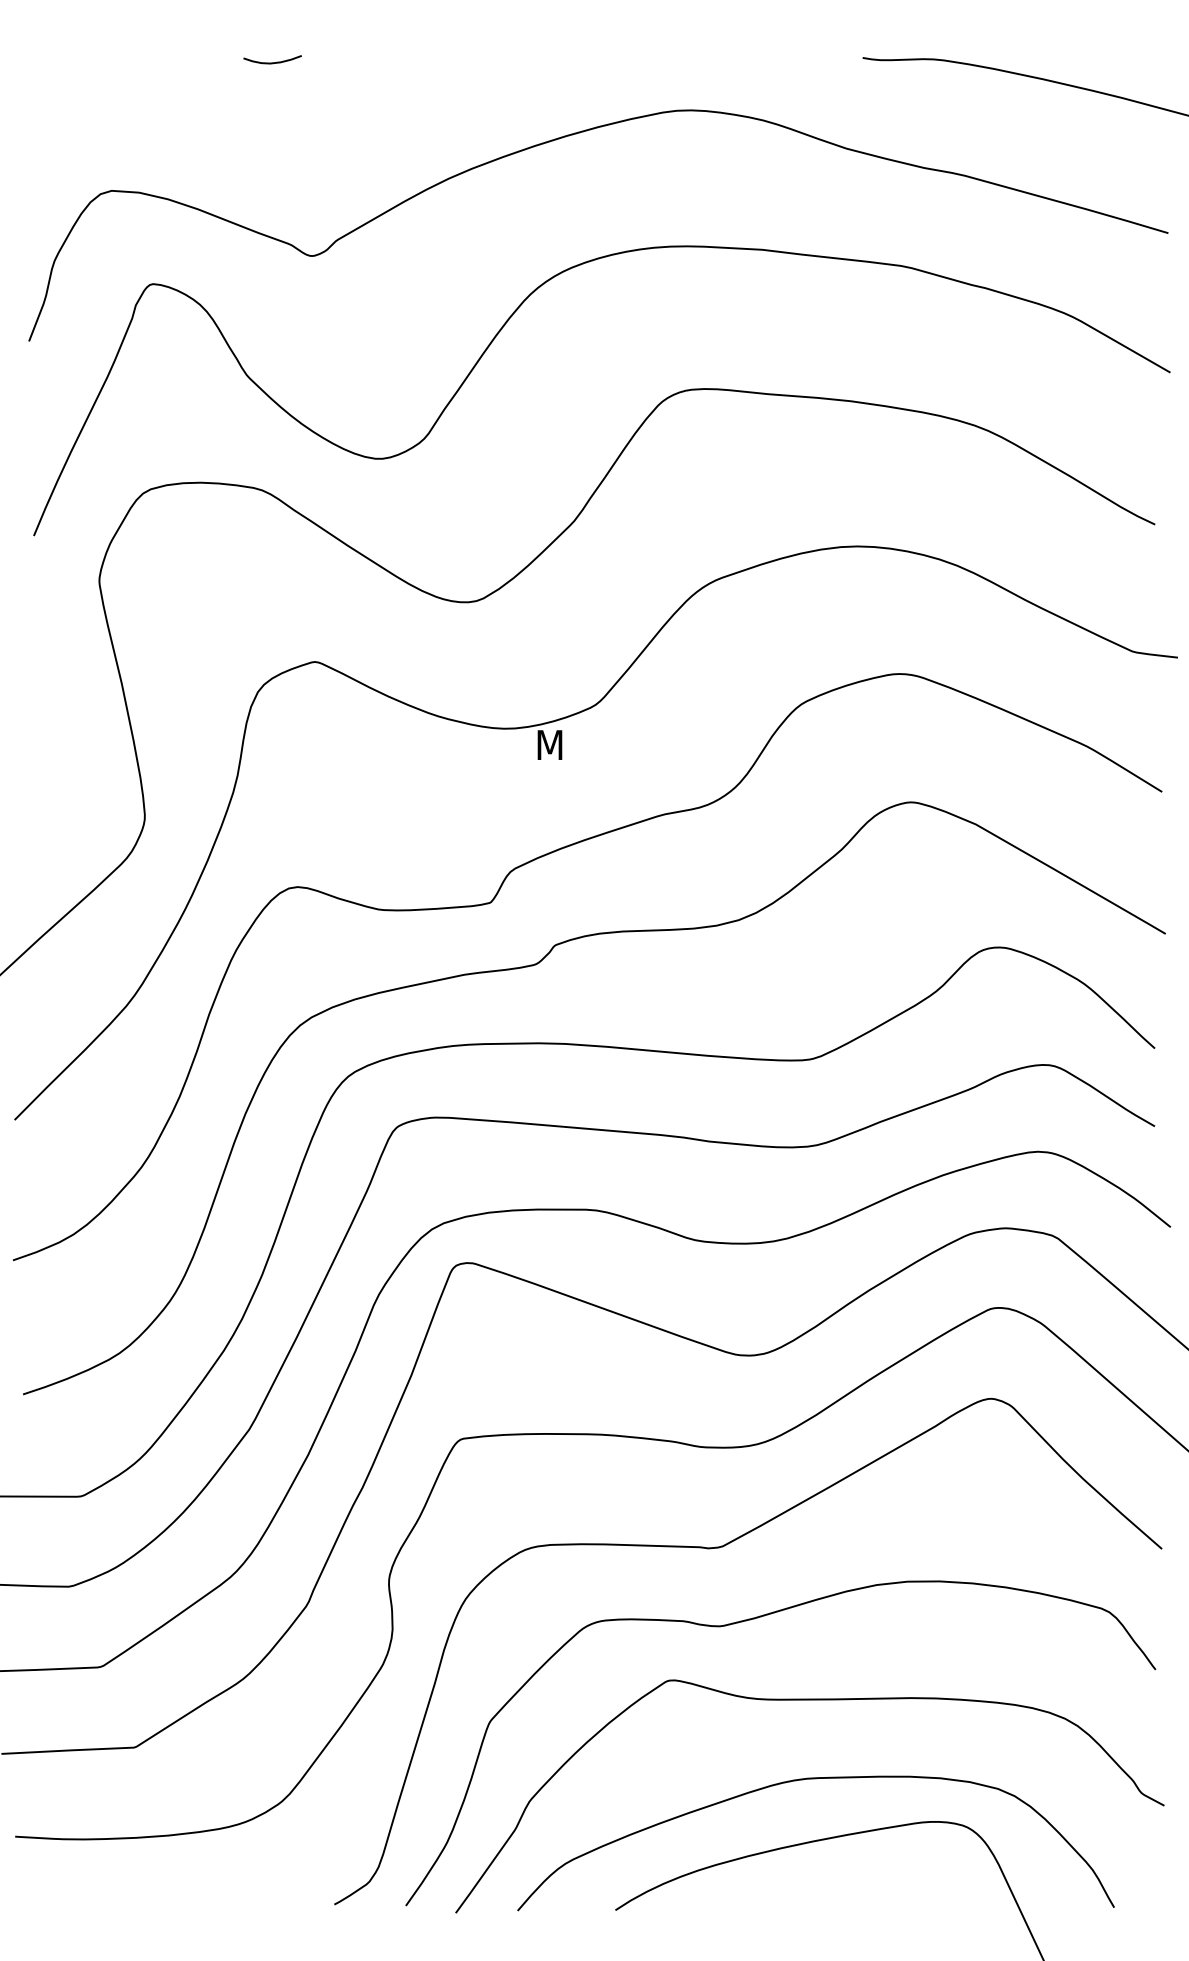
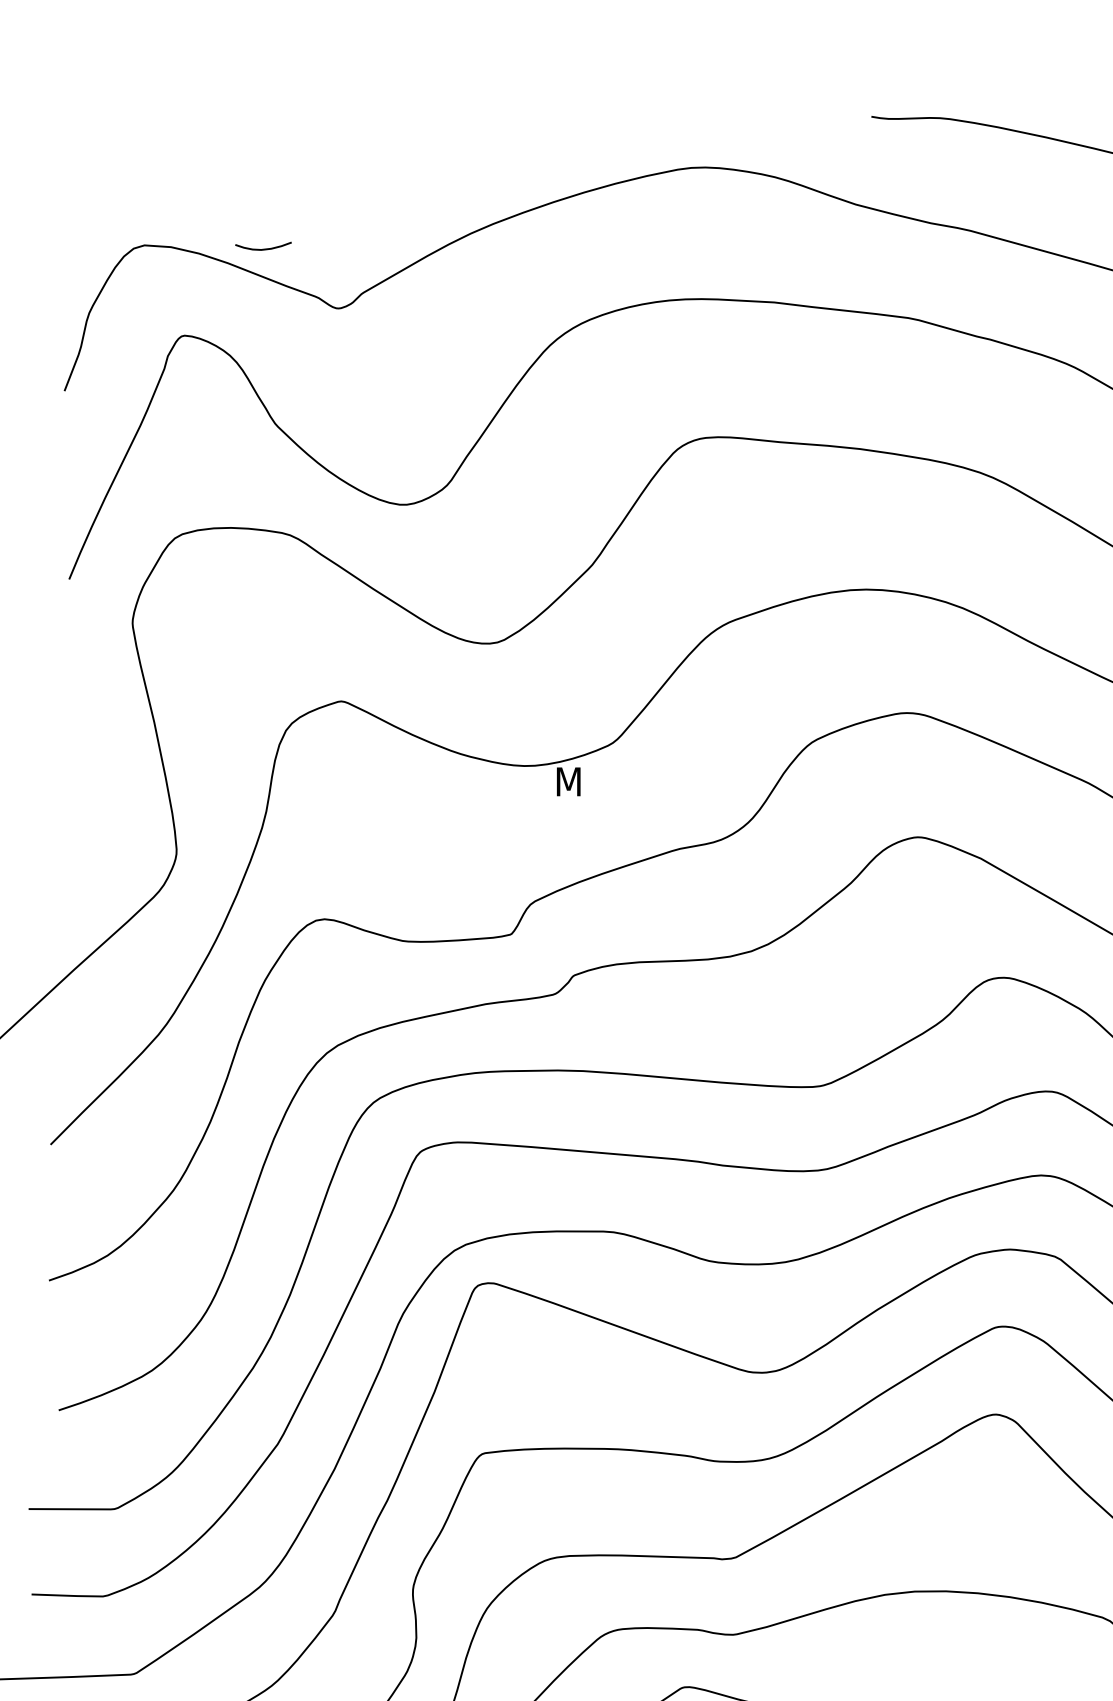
curve: (272, 62) -> (263, 248), moved

